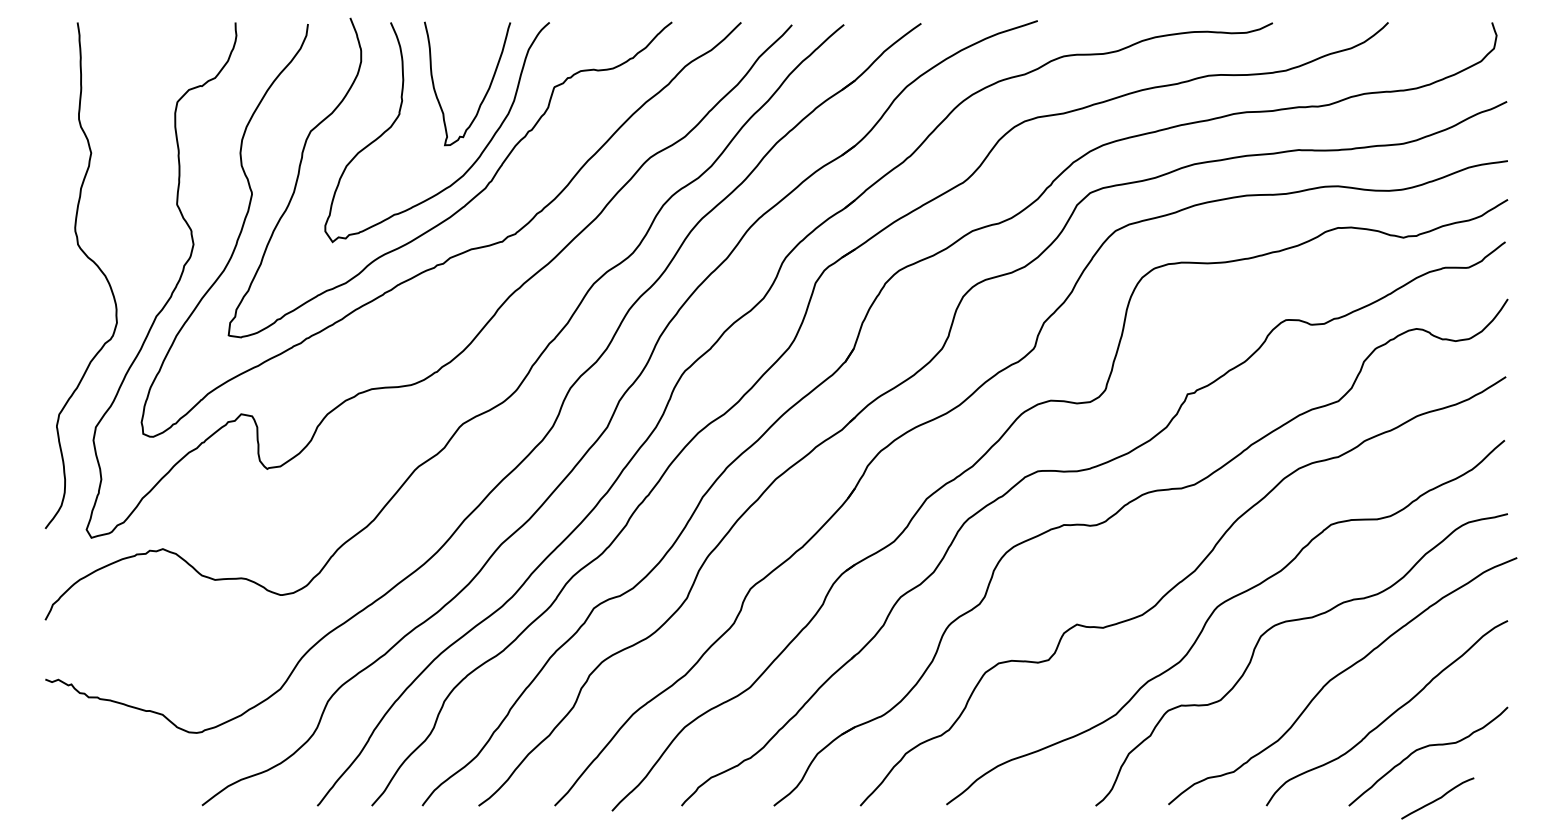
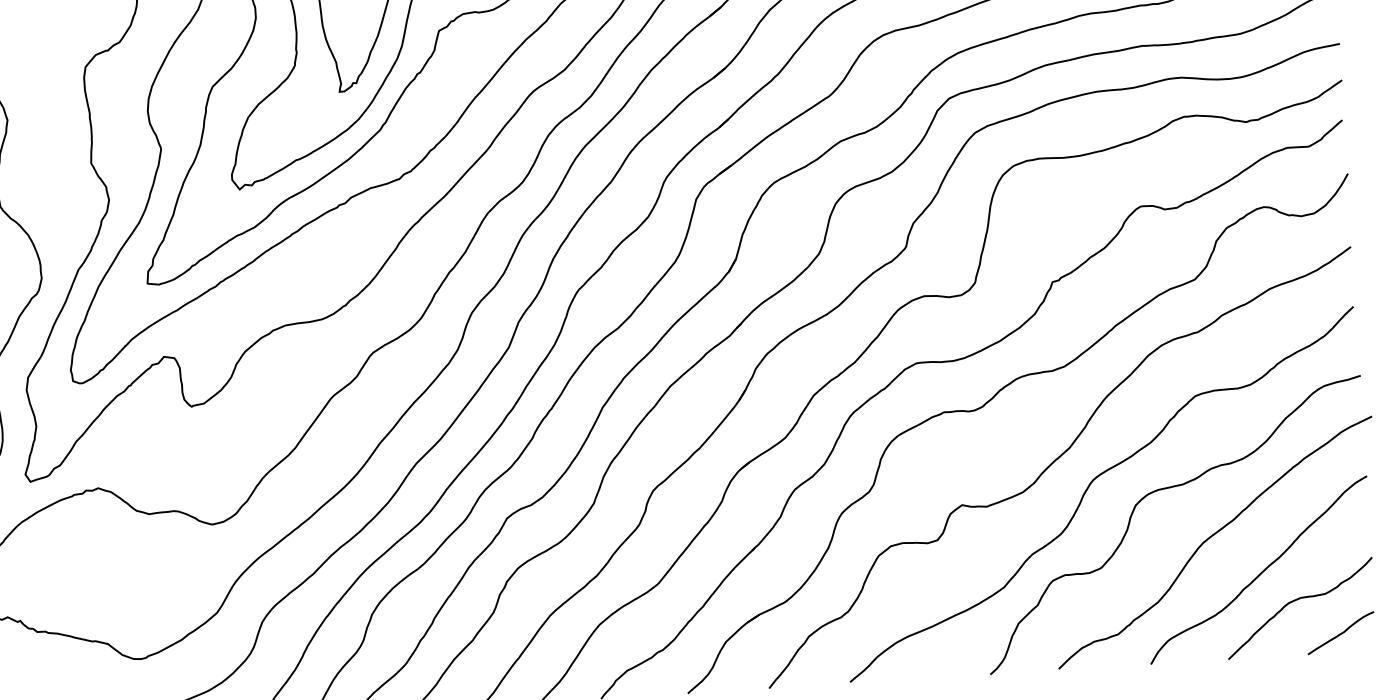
curve: (1437, 798) -> (1340, 633), moved

